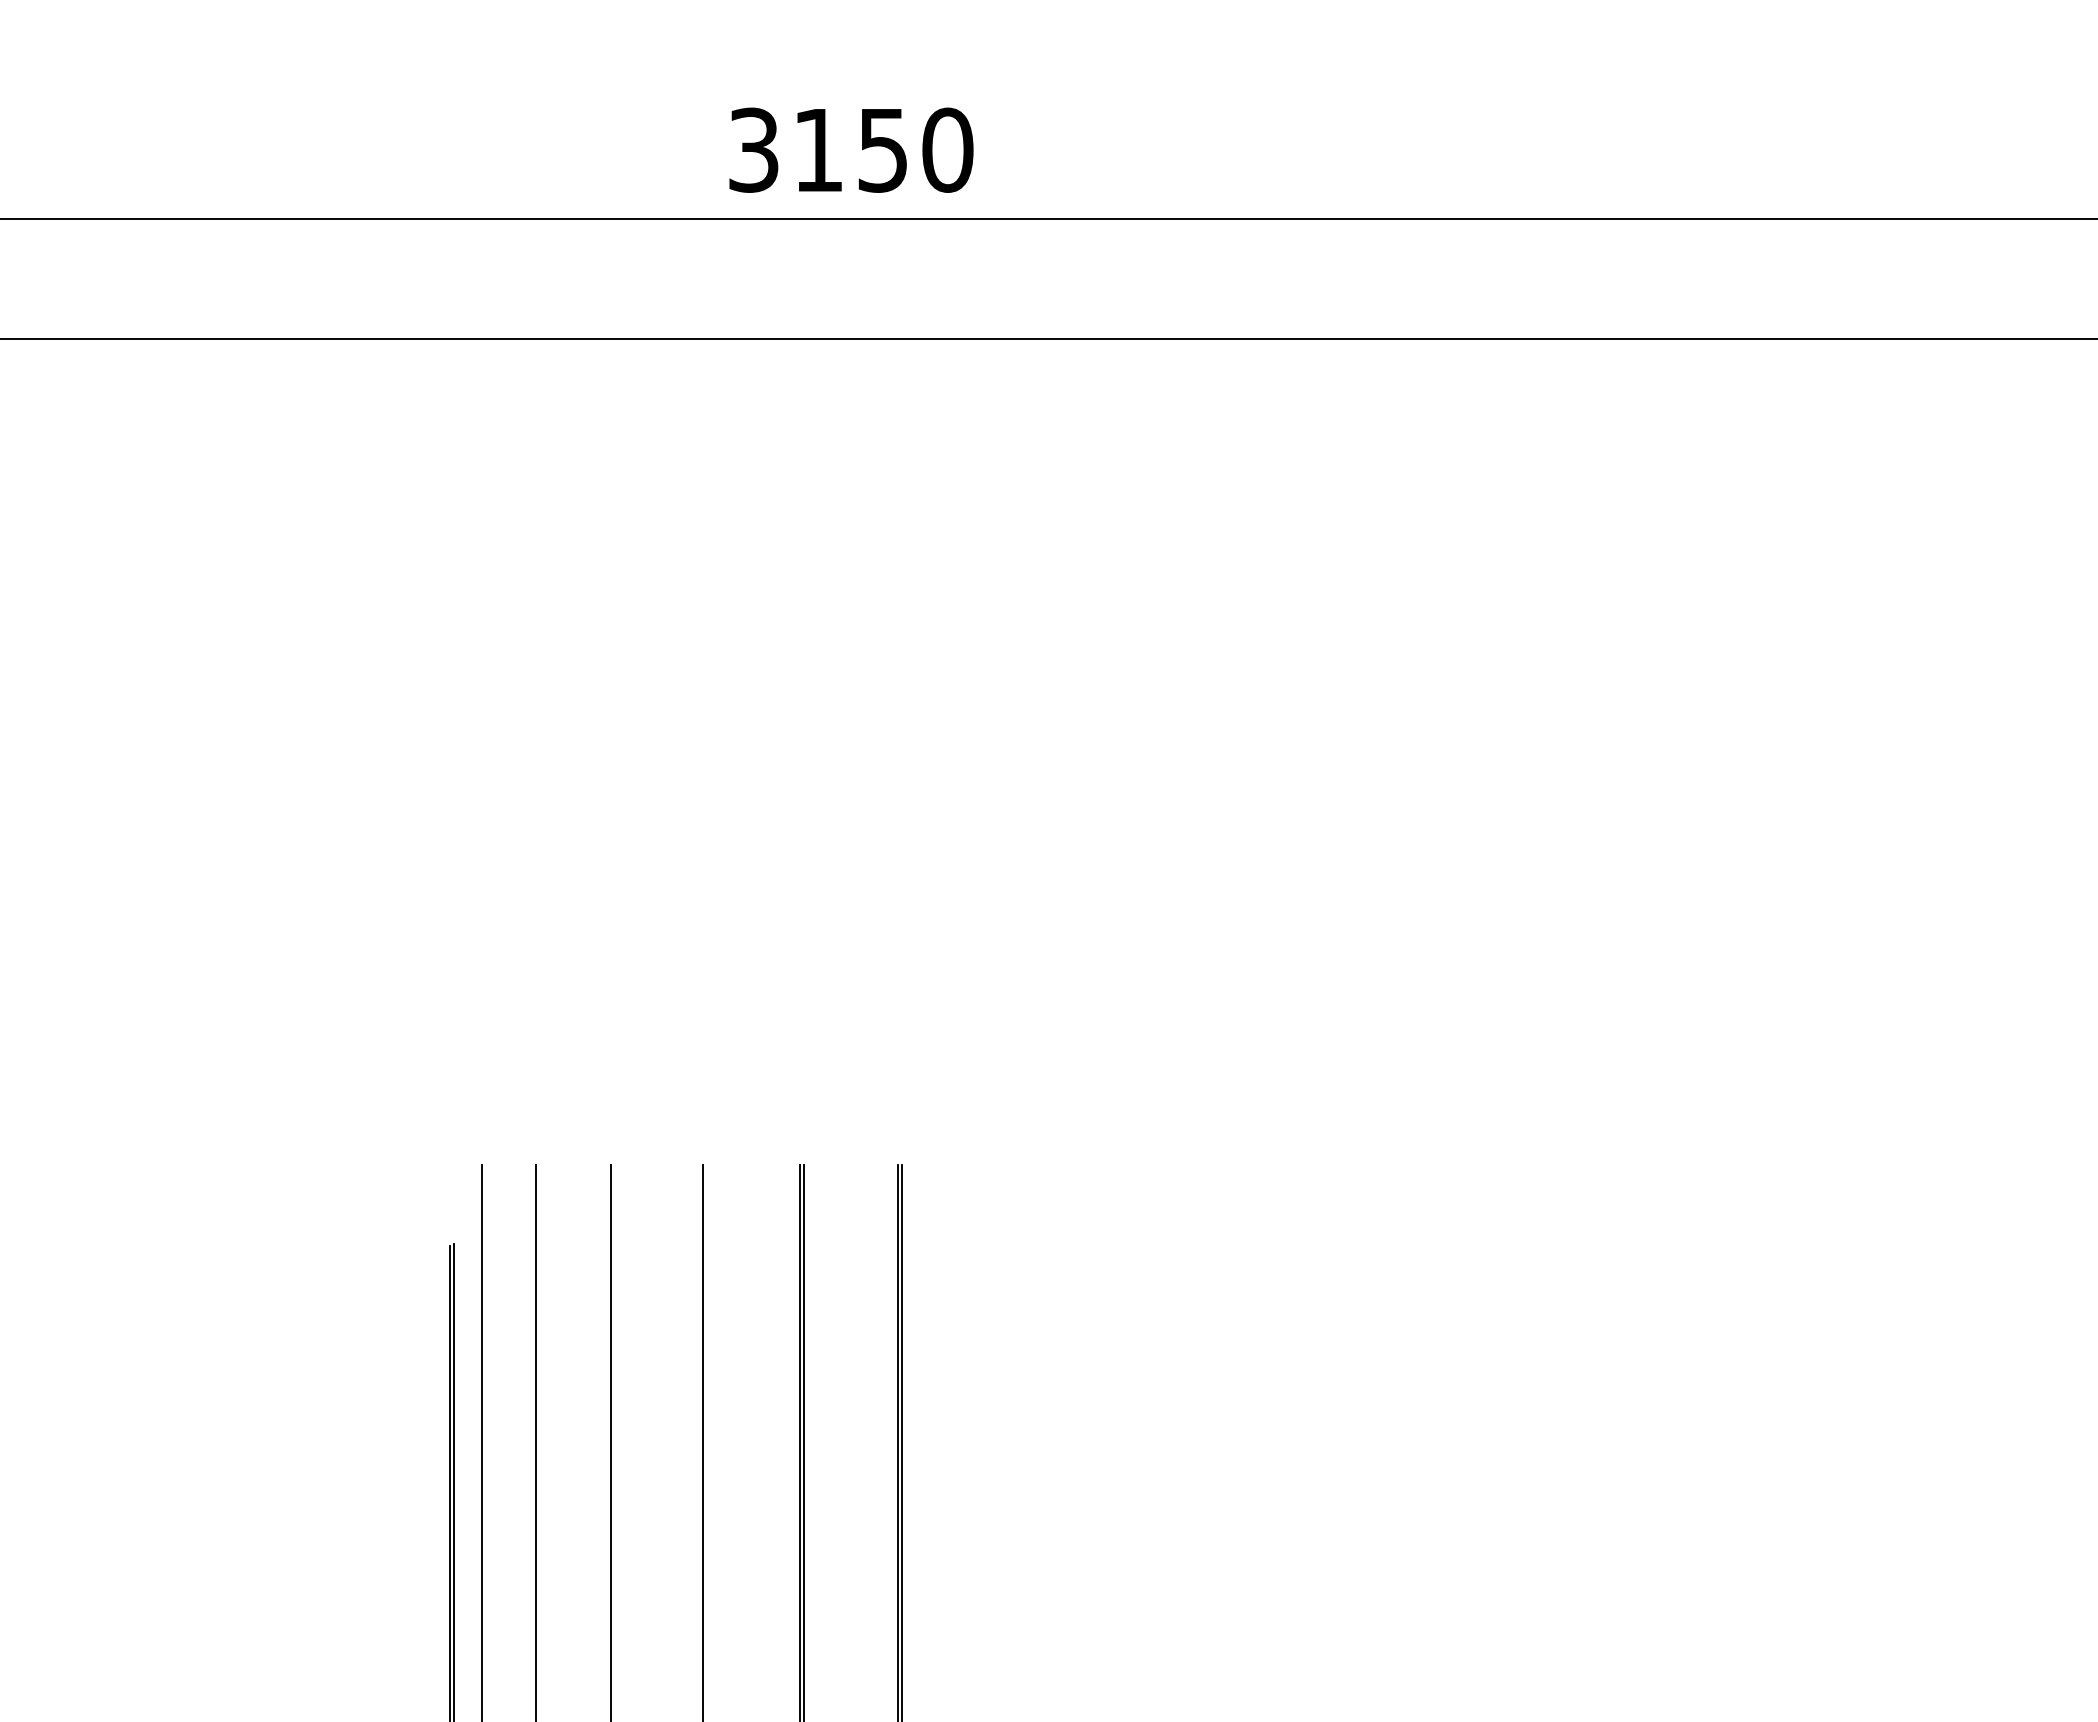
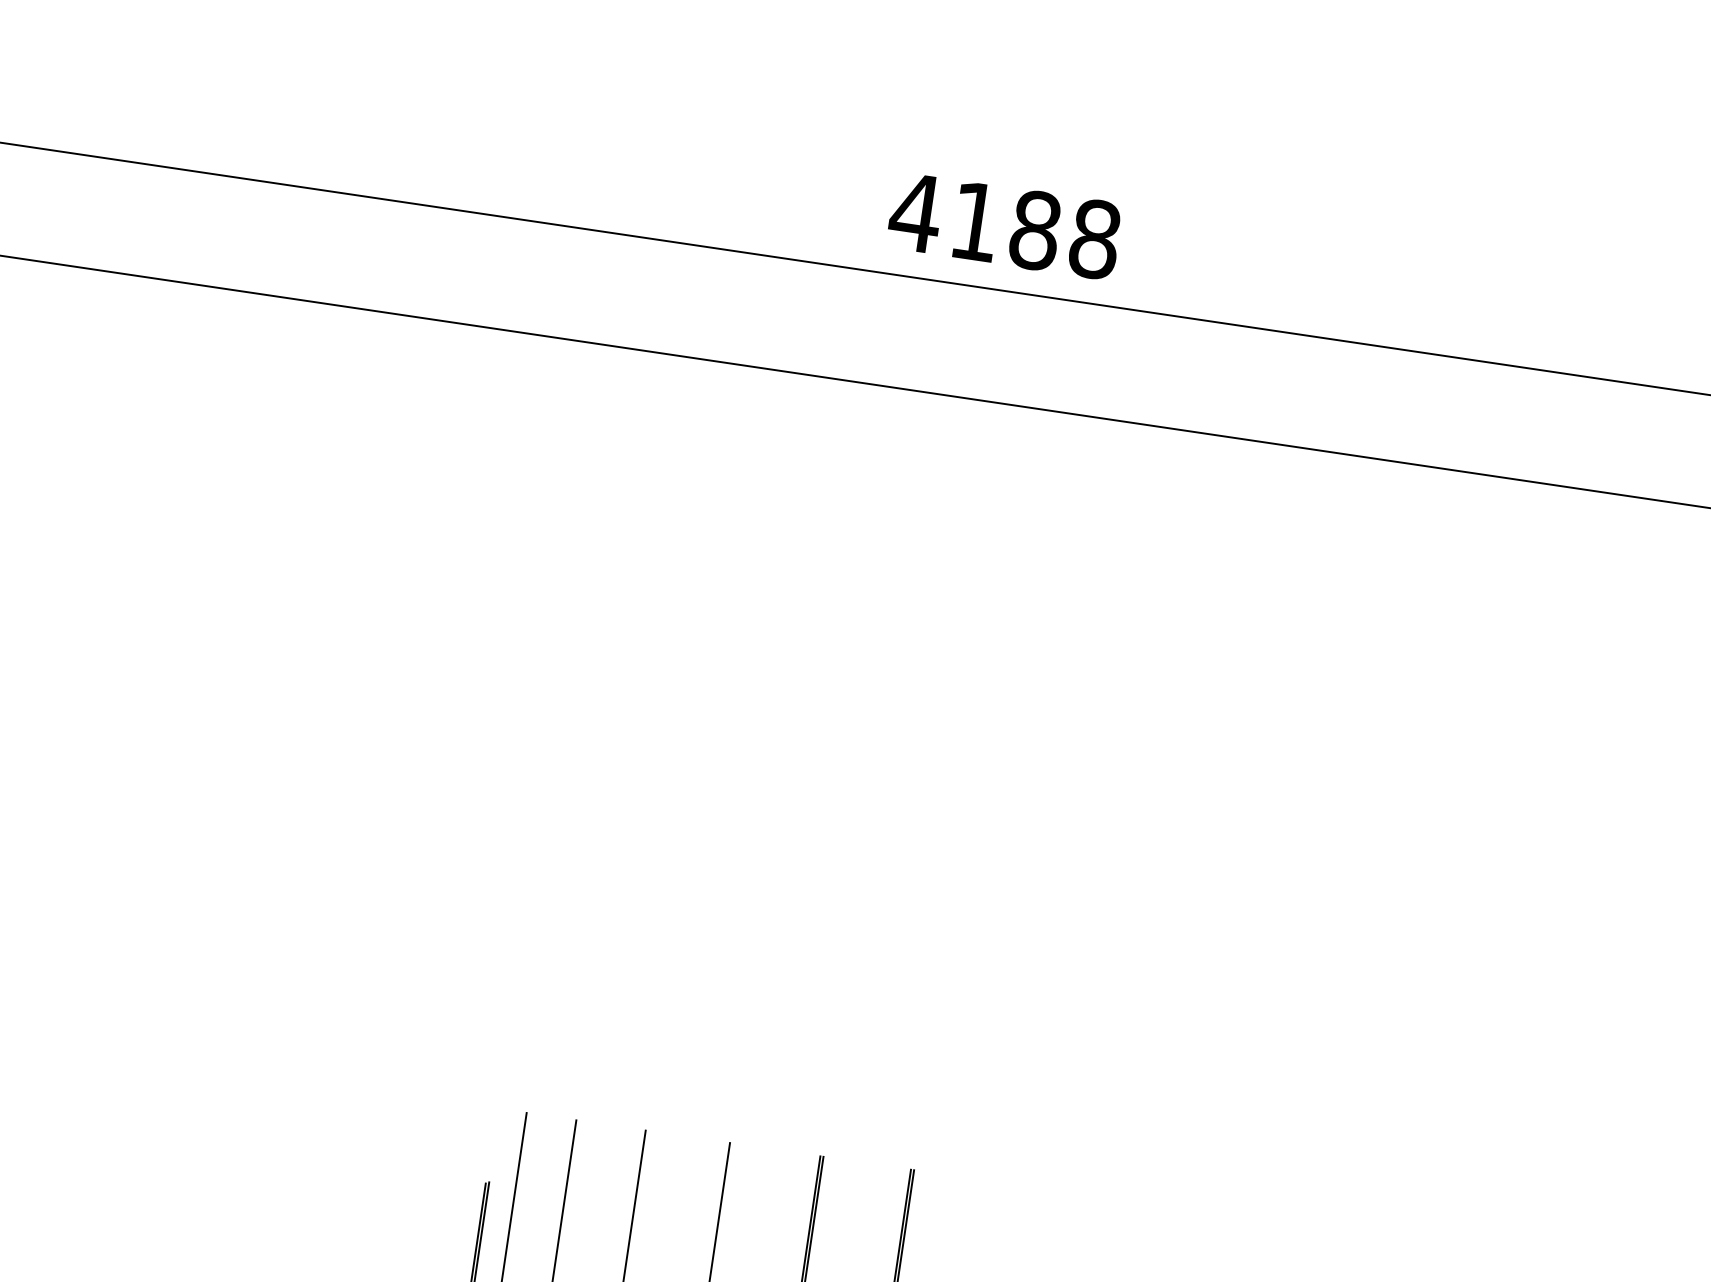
text: (849, 149) -> (1004, 225), 3150 -> 4188

